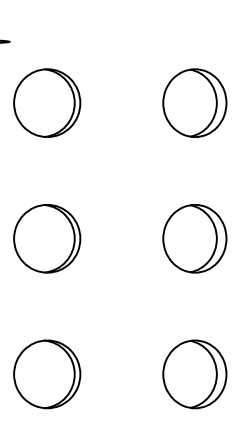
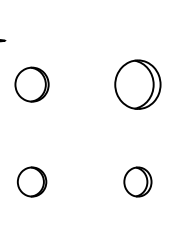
part: (47, 102) -> (32, 84), size x0.7
part: (47, 238) -> (32, 181), size x0.6
part: (194, 238) -> (137, 181), size x0.6

